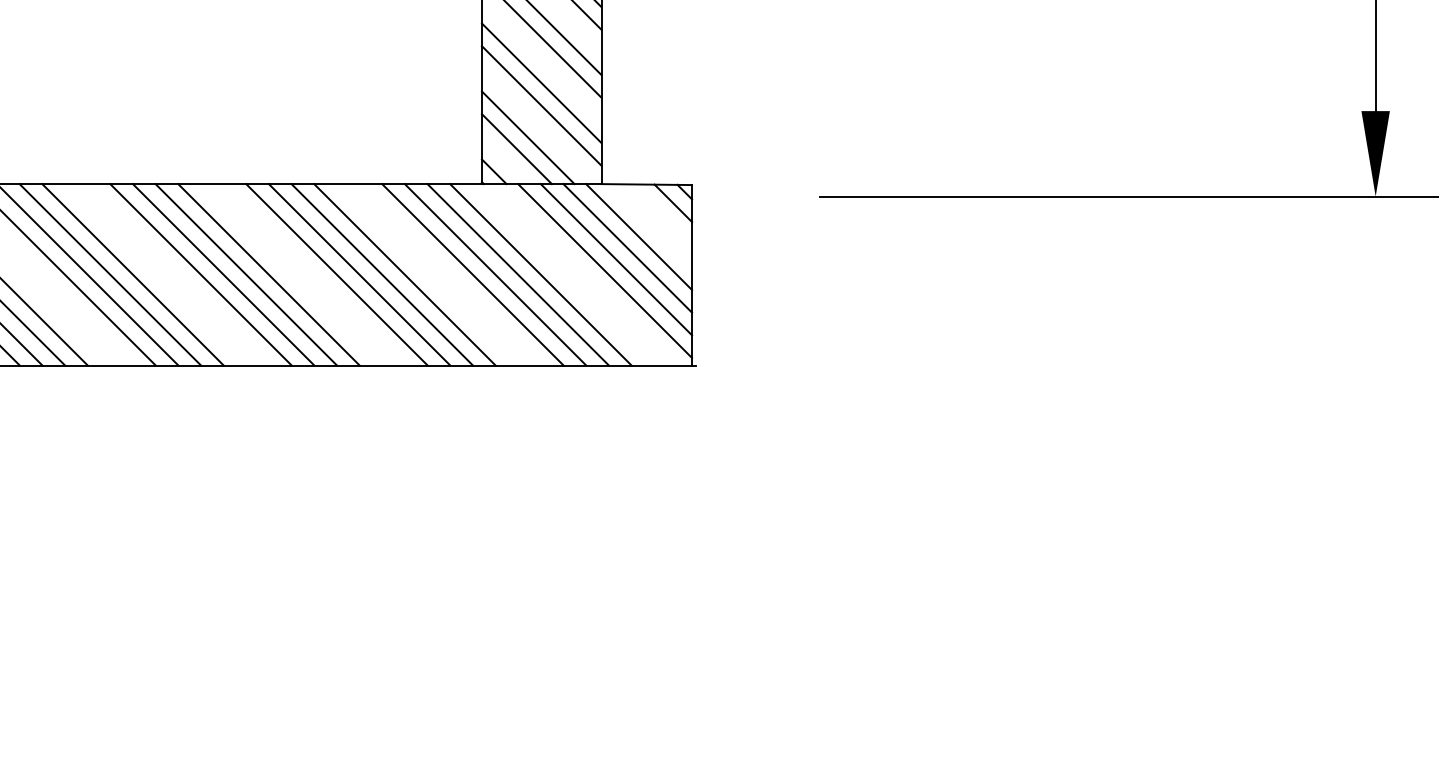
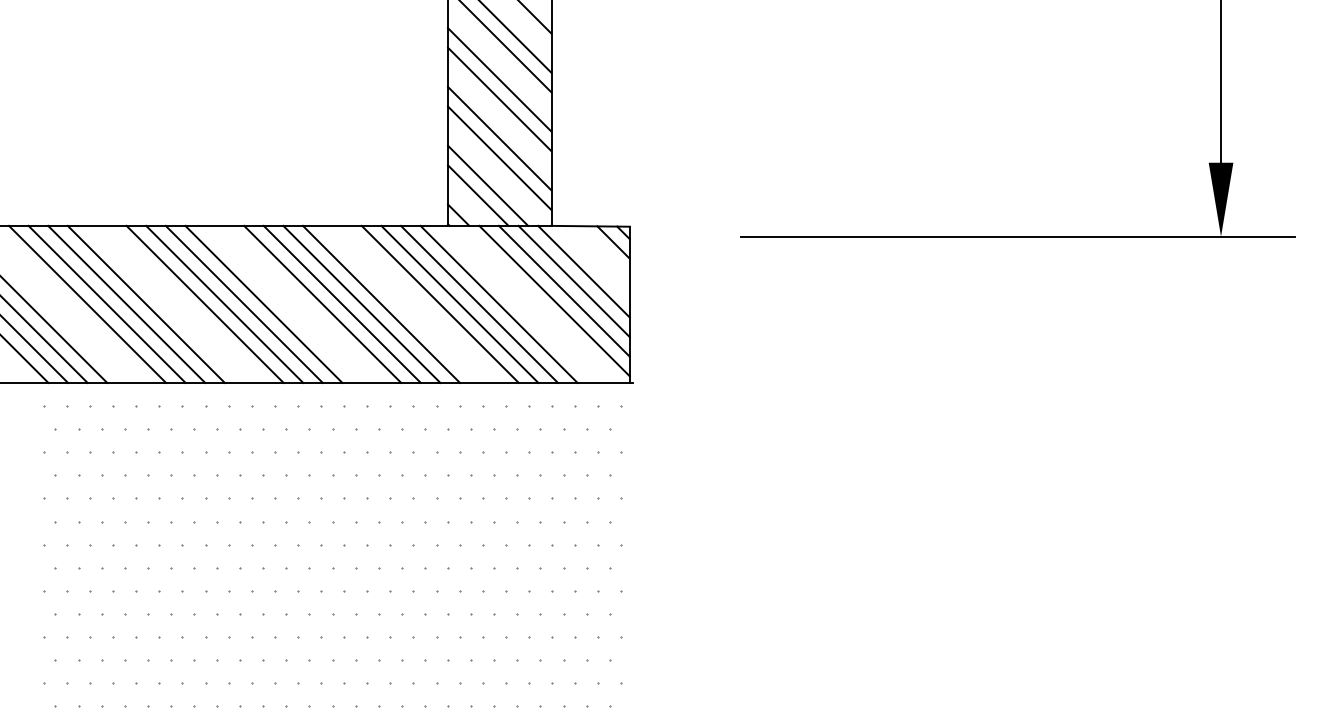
part: (349, 579) -> (333, 567), added

